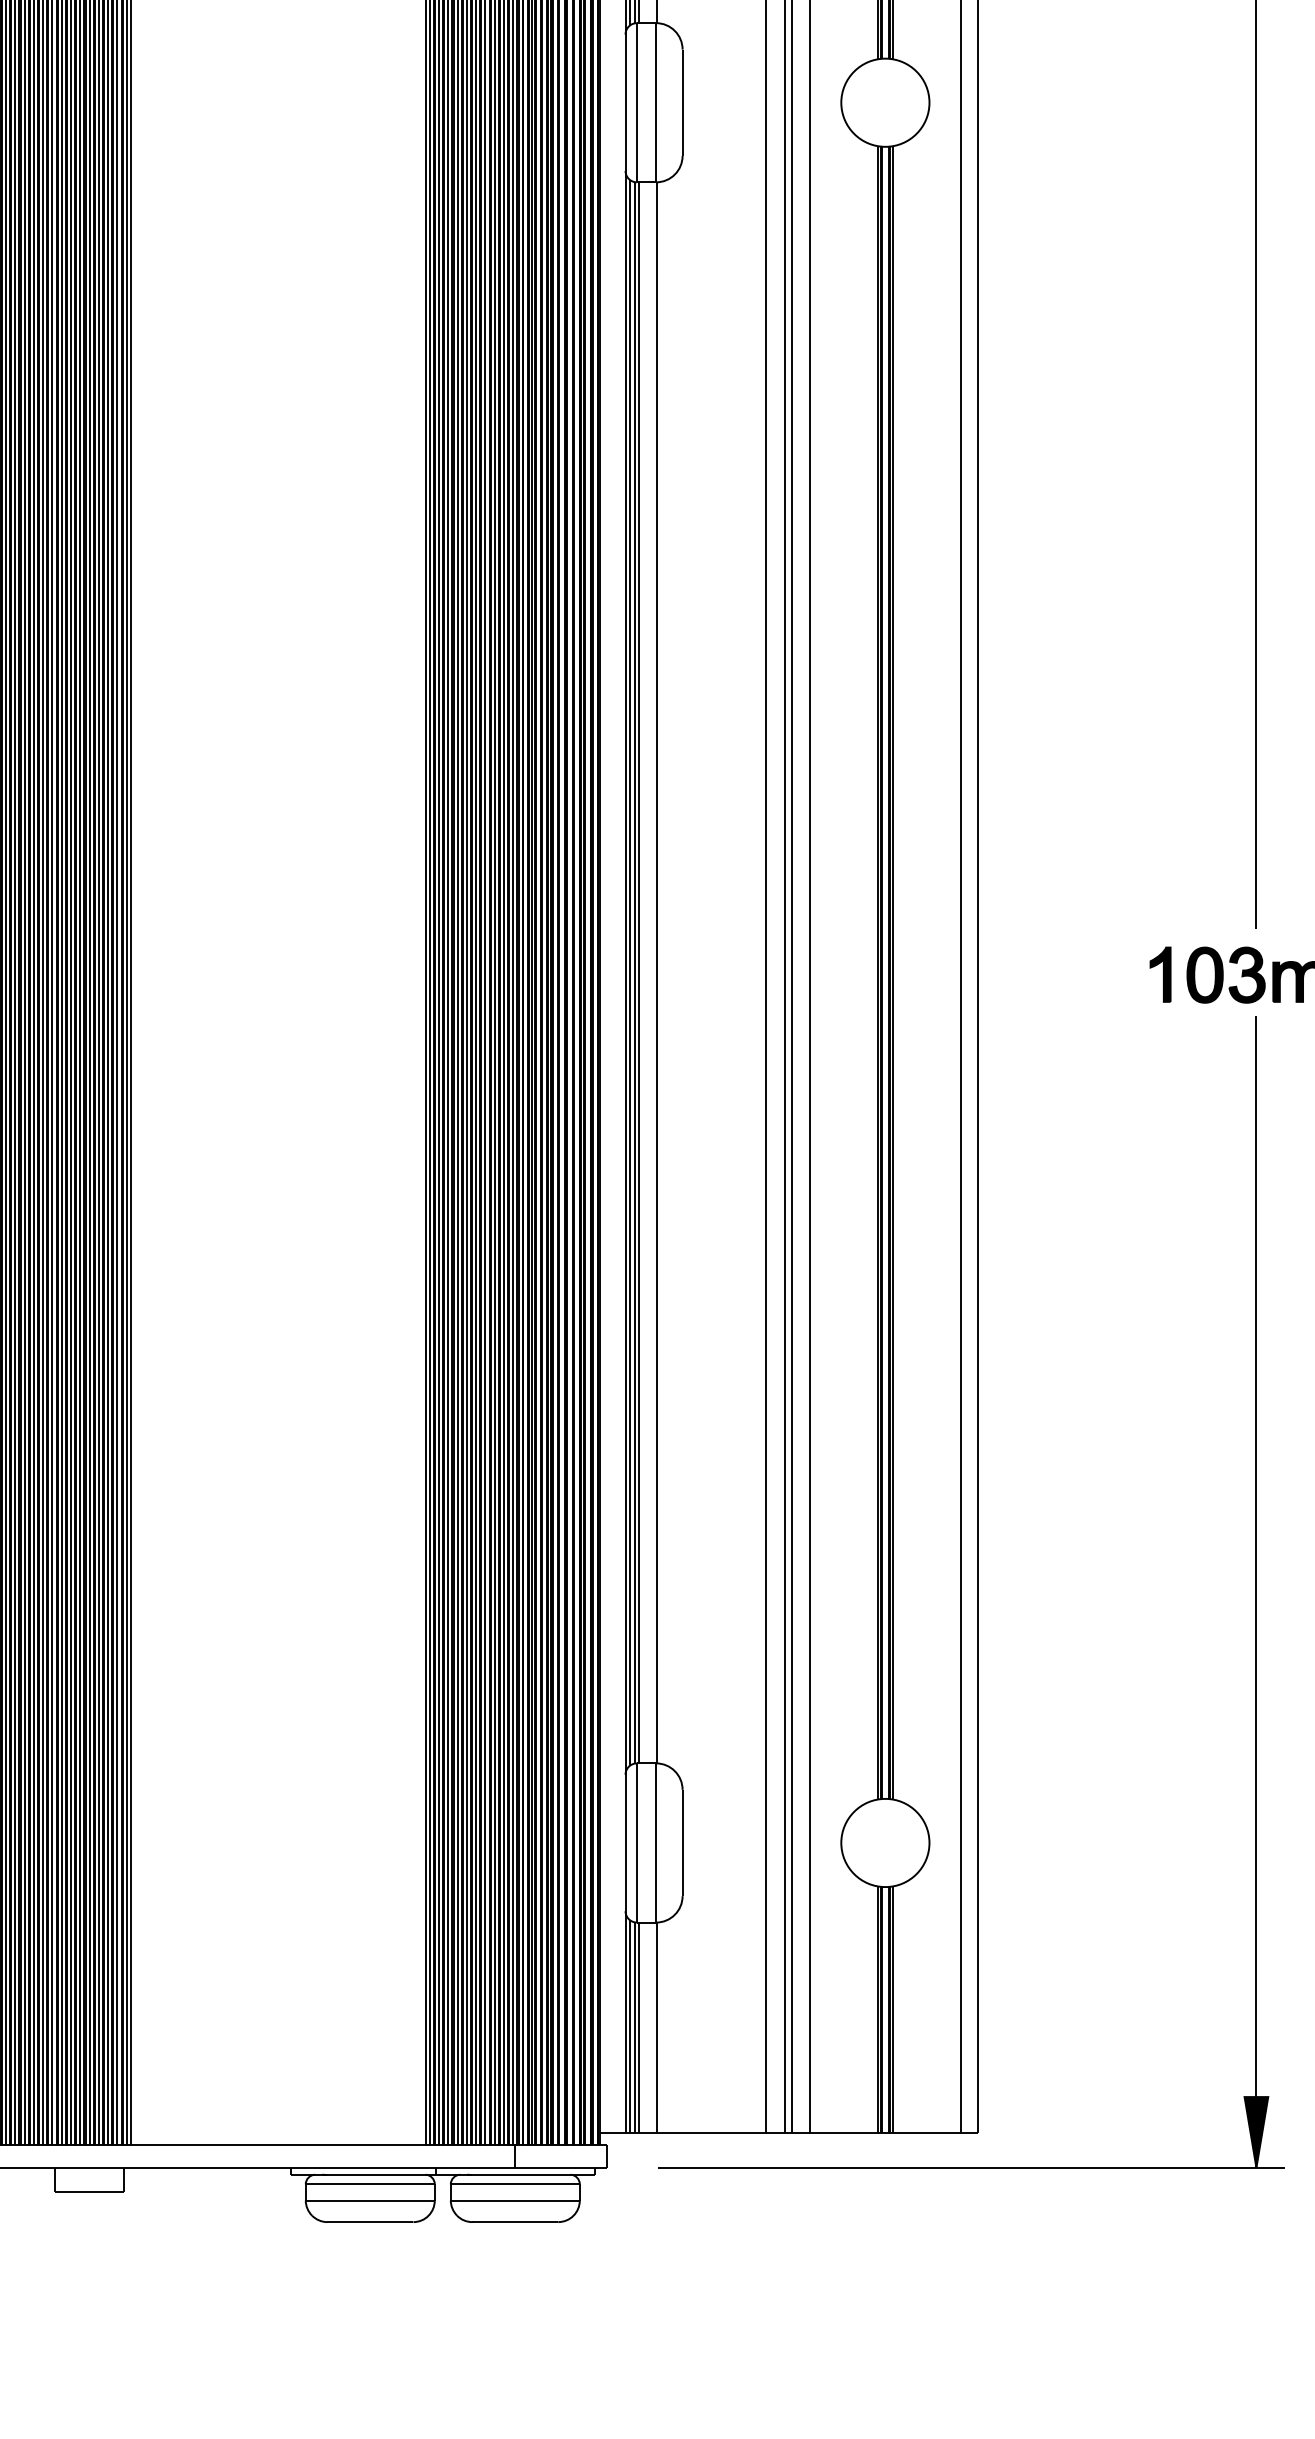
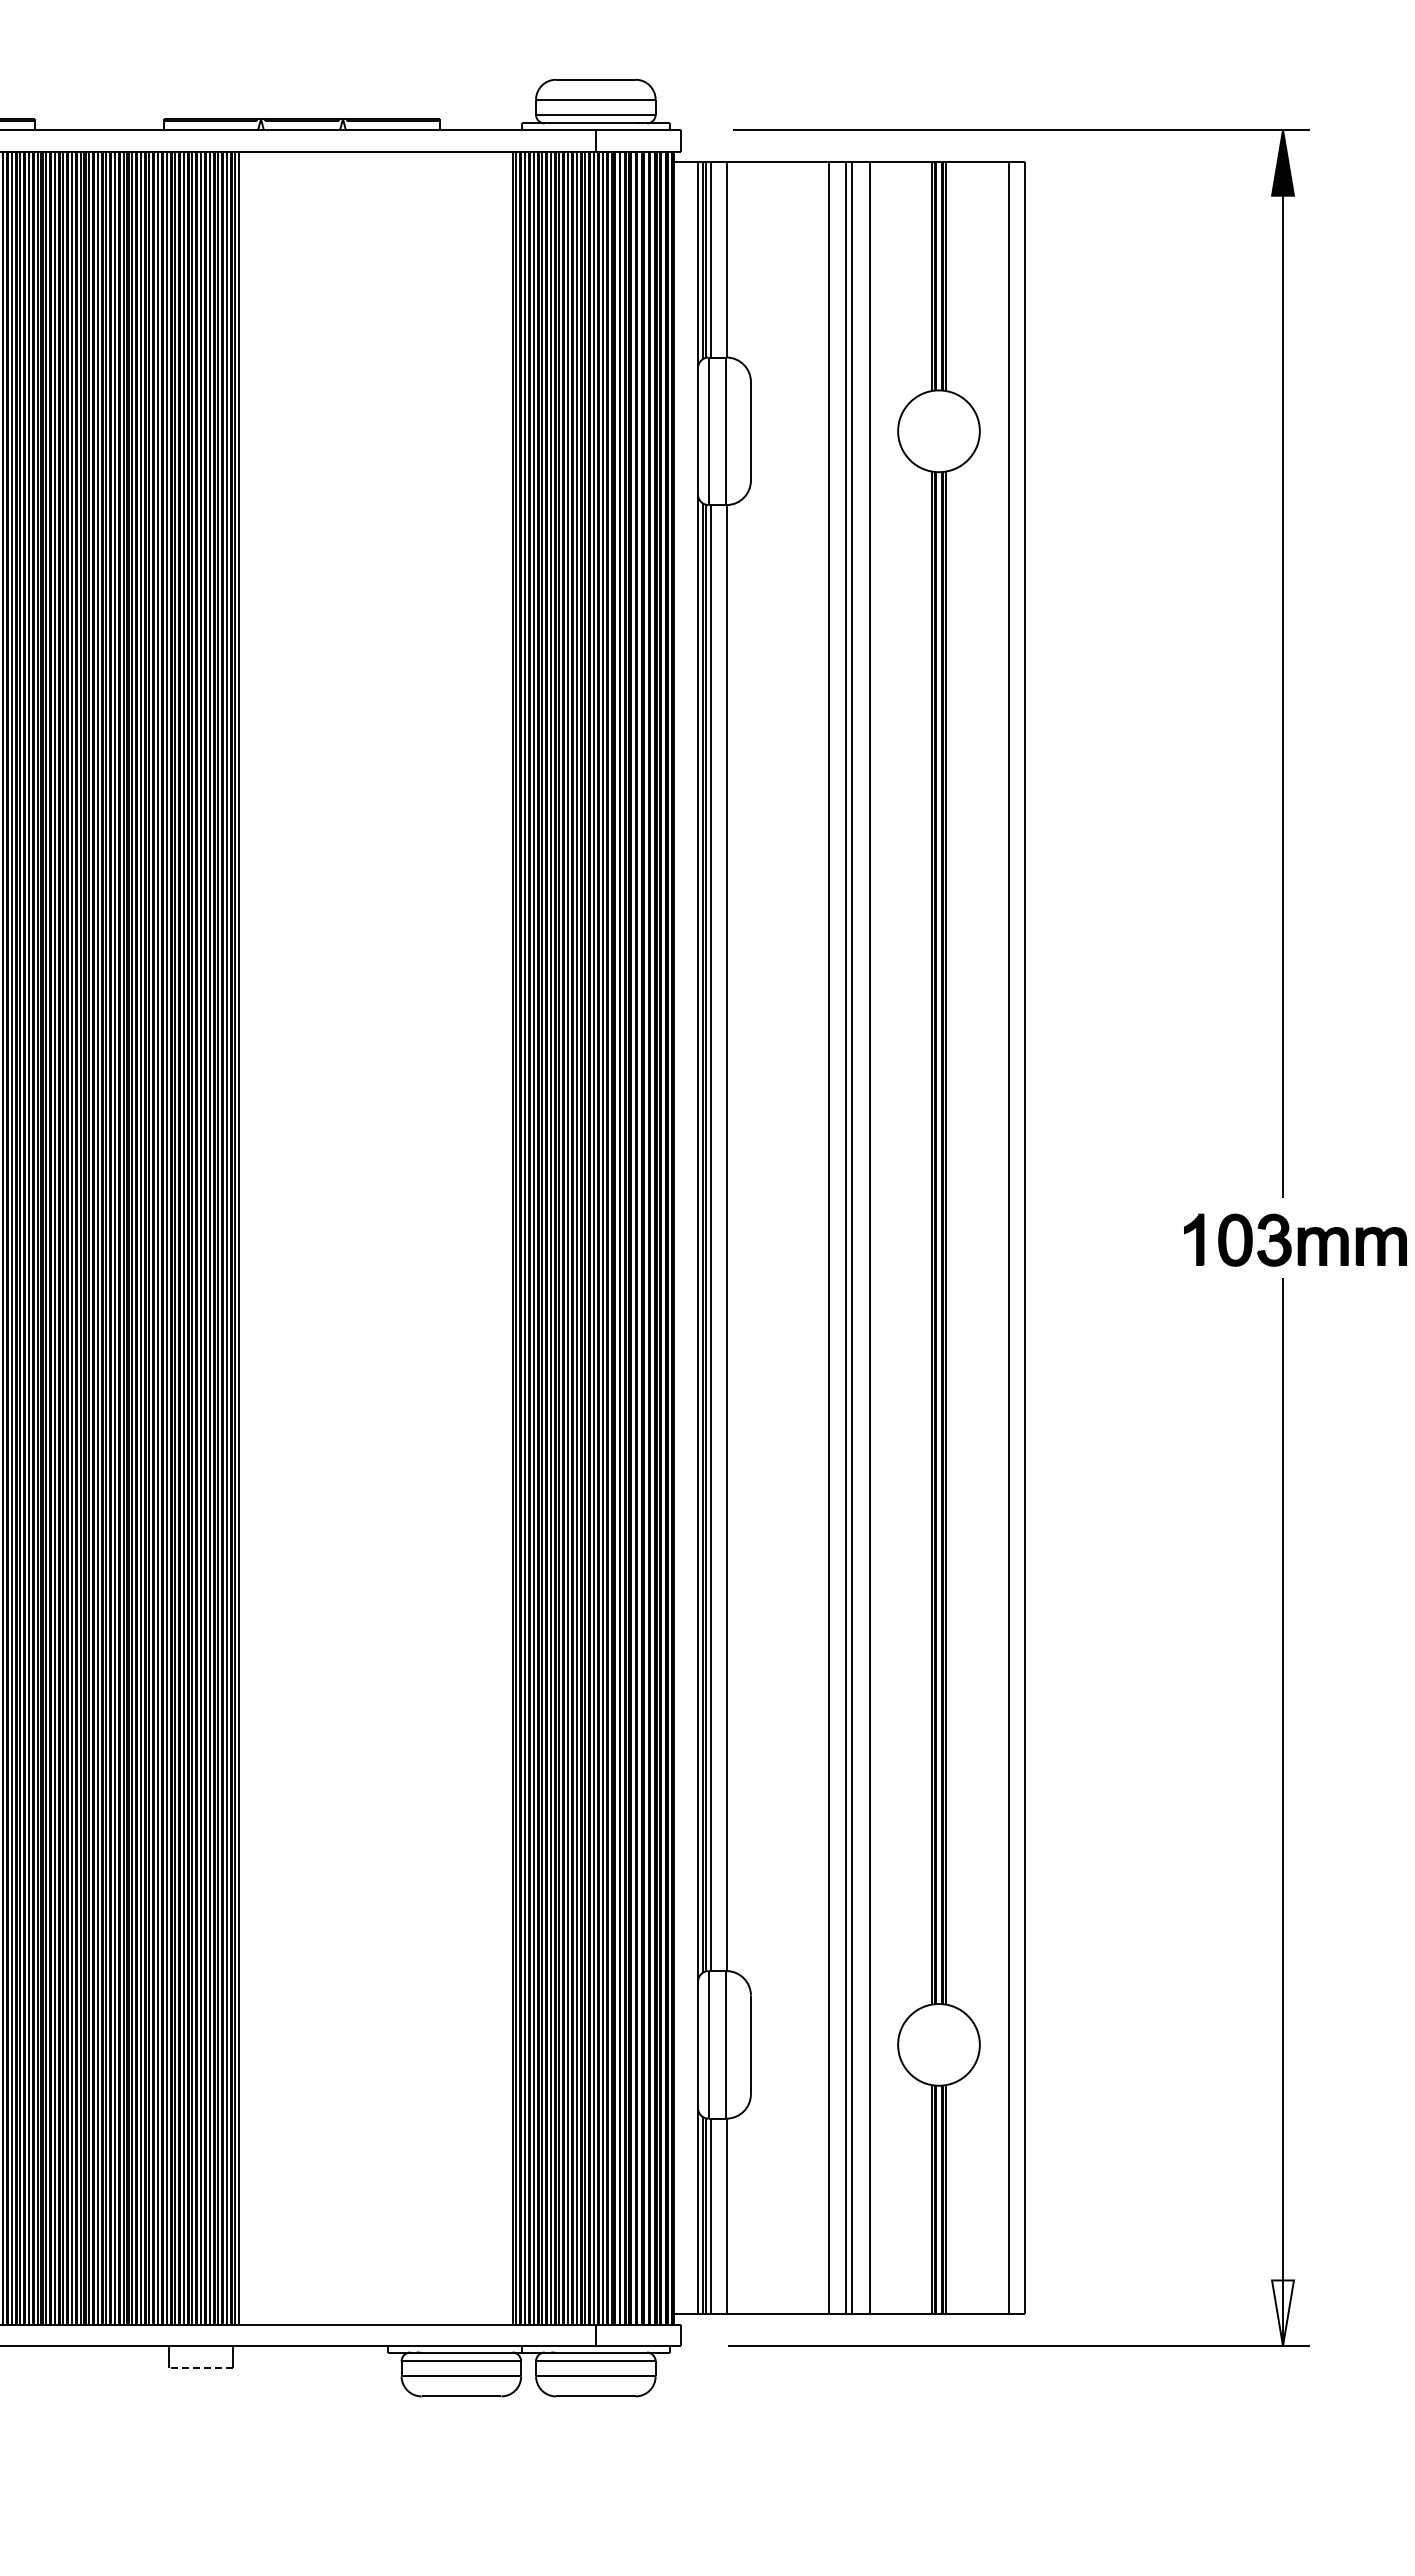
fill: (1255, 2132) -> (1282, 2313), removed
line: (88, 2192) -> (200, 2368), solid -> dashed

